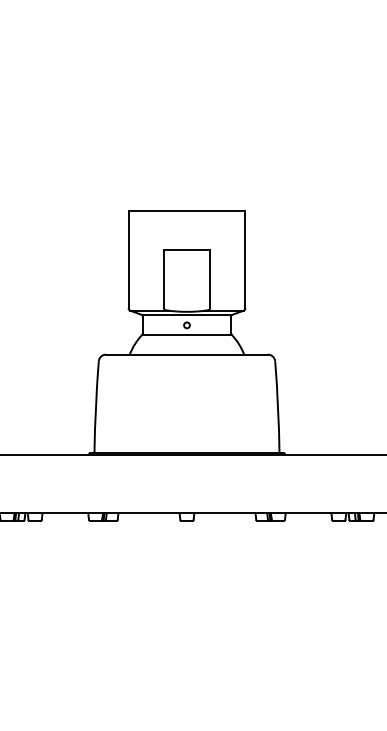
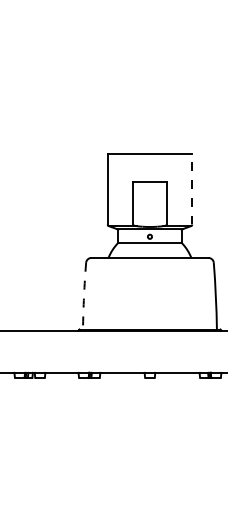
line: (245, 259) -> (192, 189), solid -> dashed
arc: (95, 407) -> (83, 296), solid -> dashed

